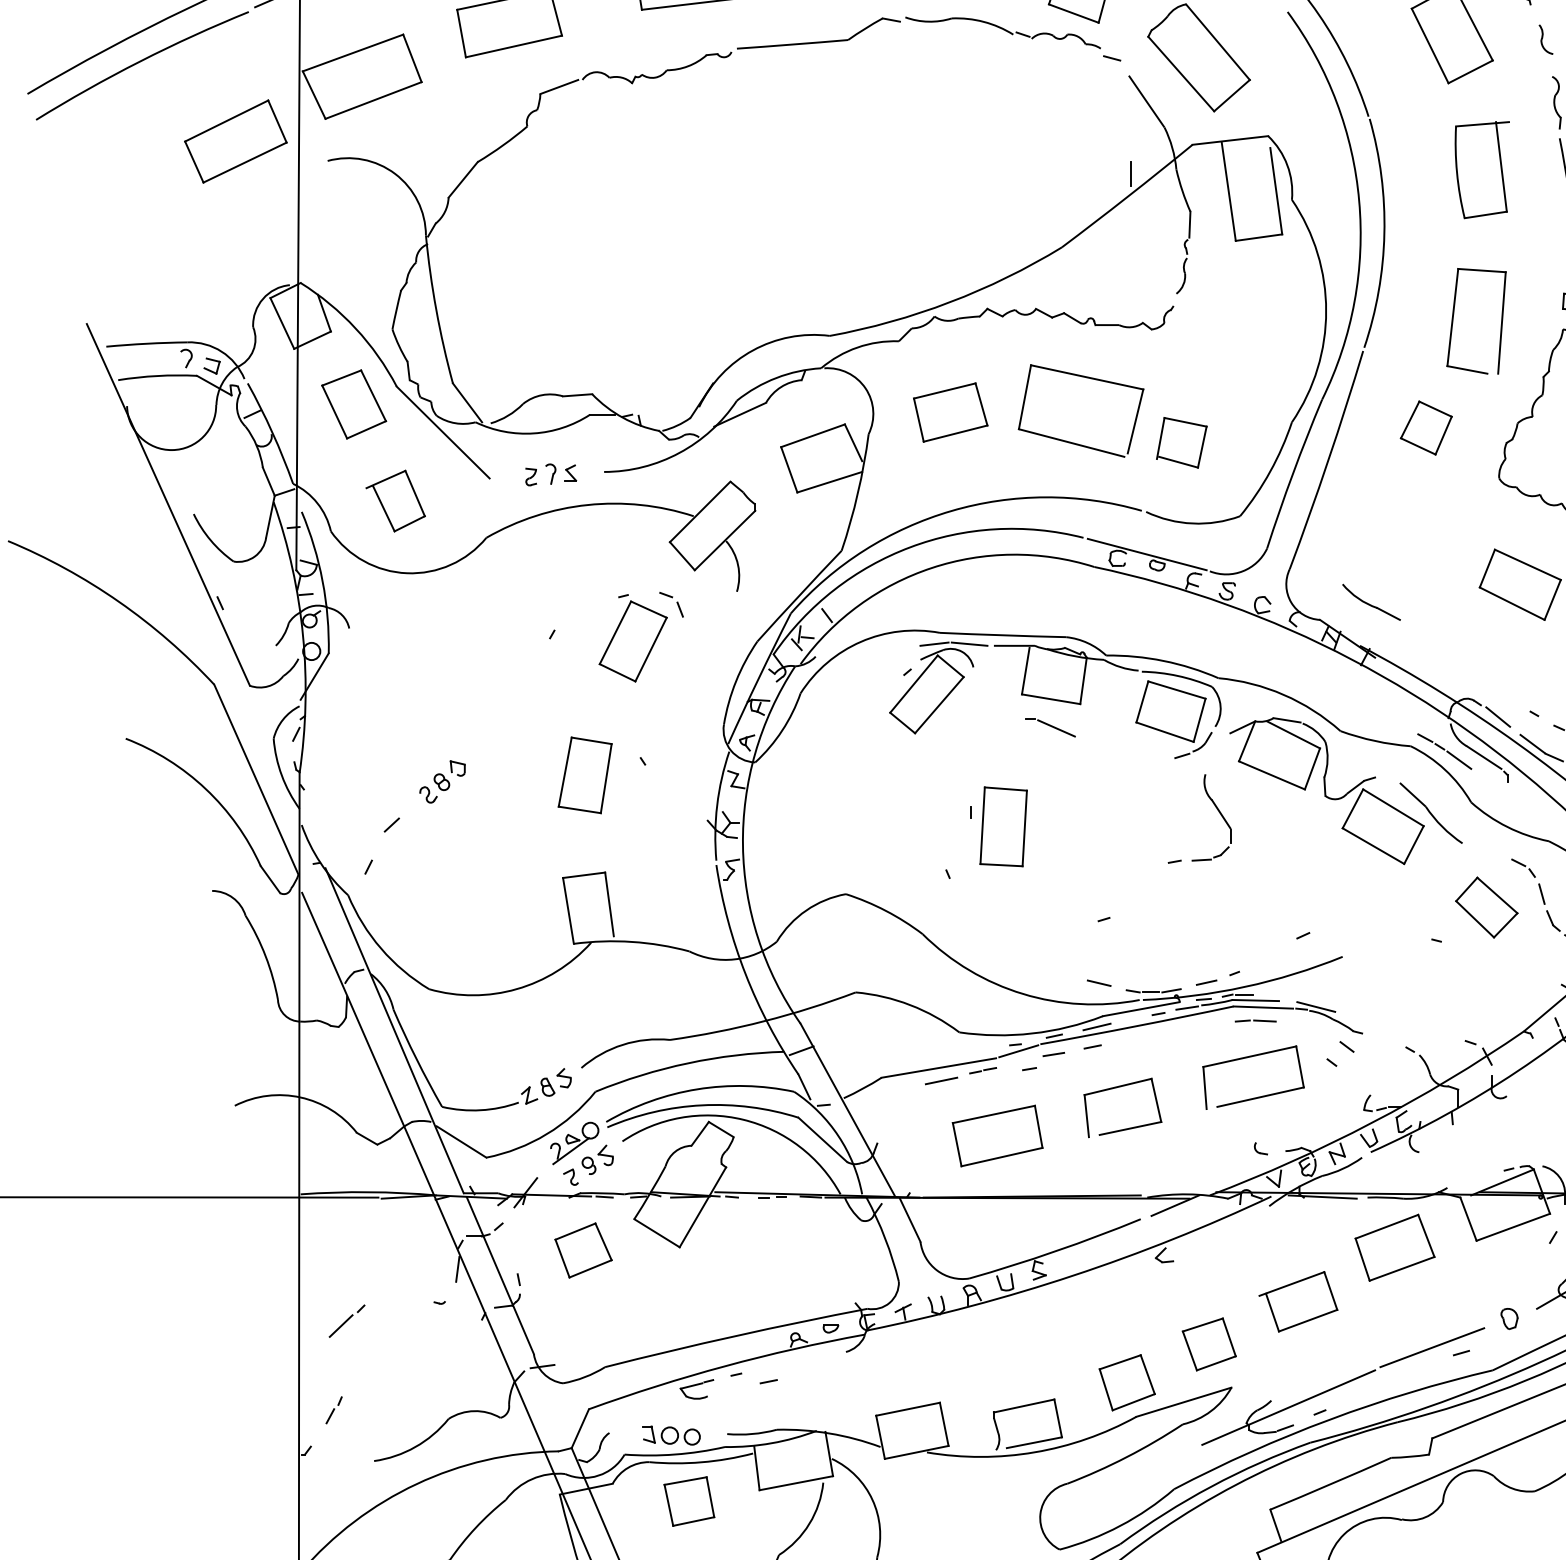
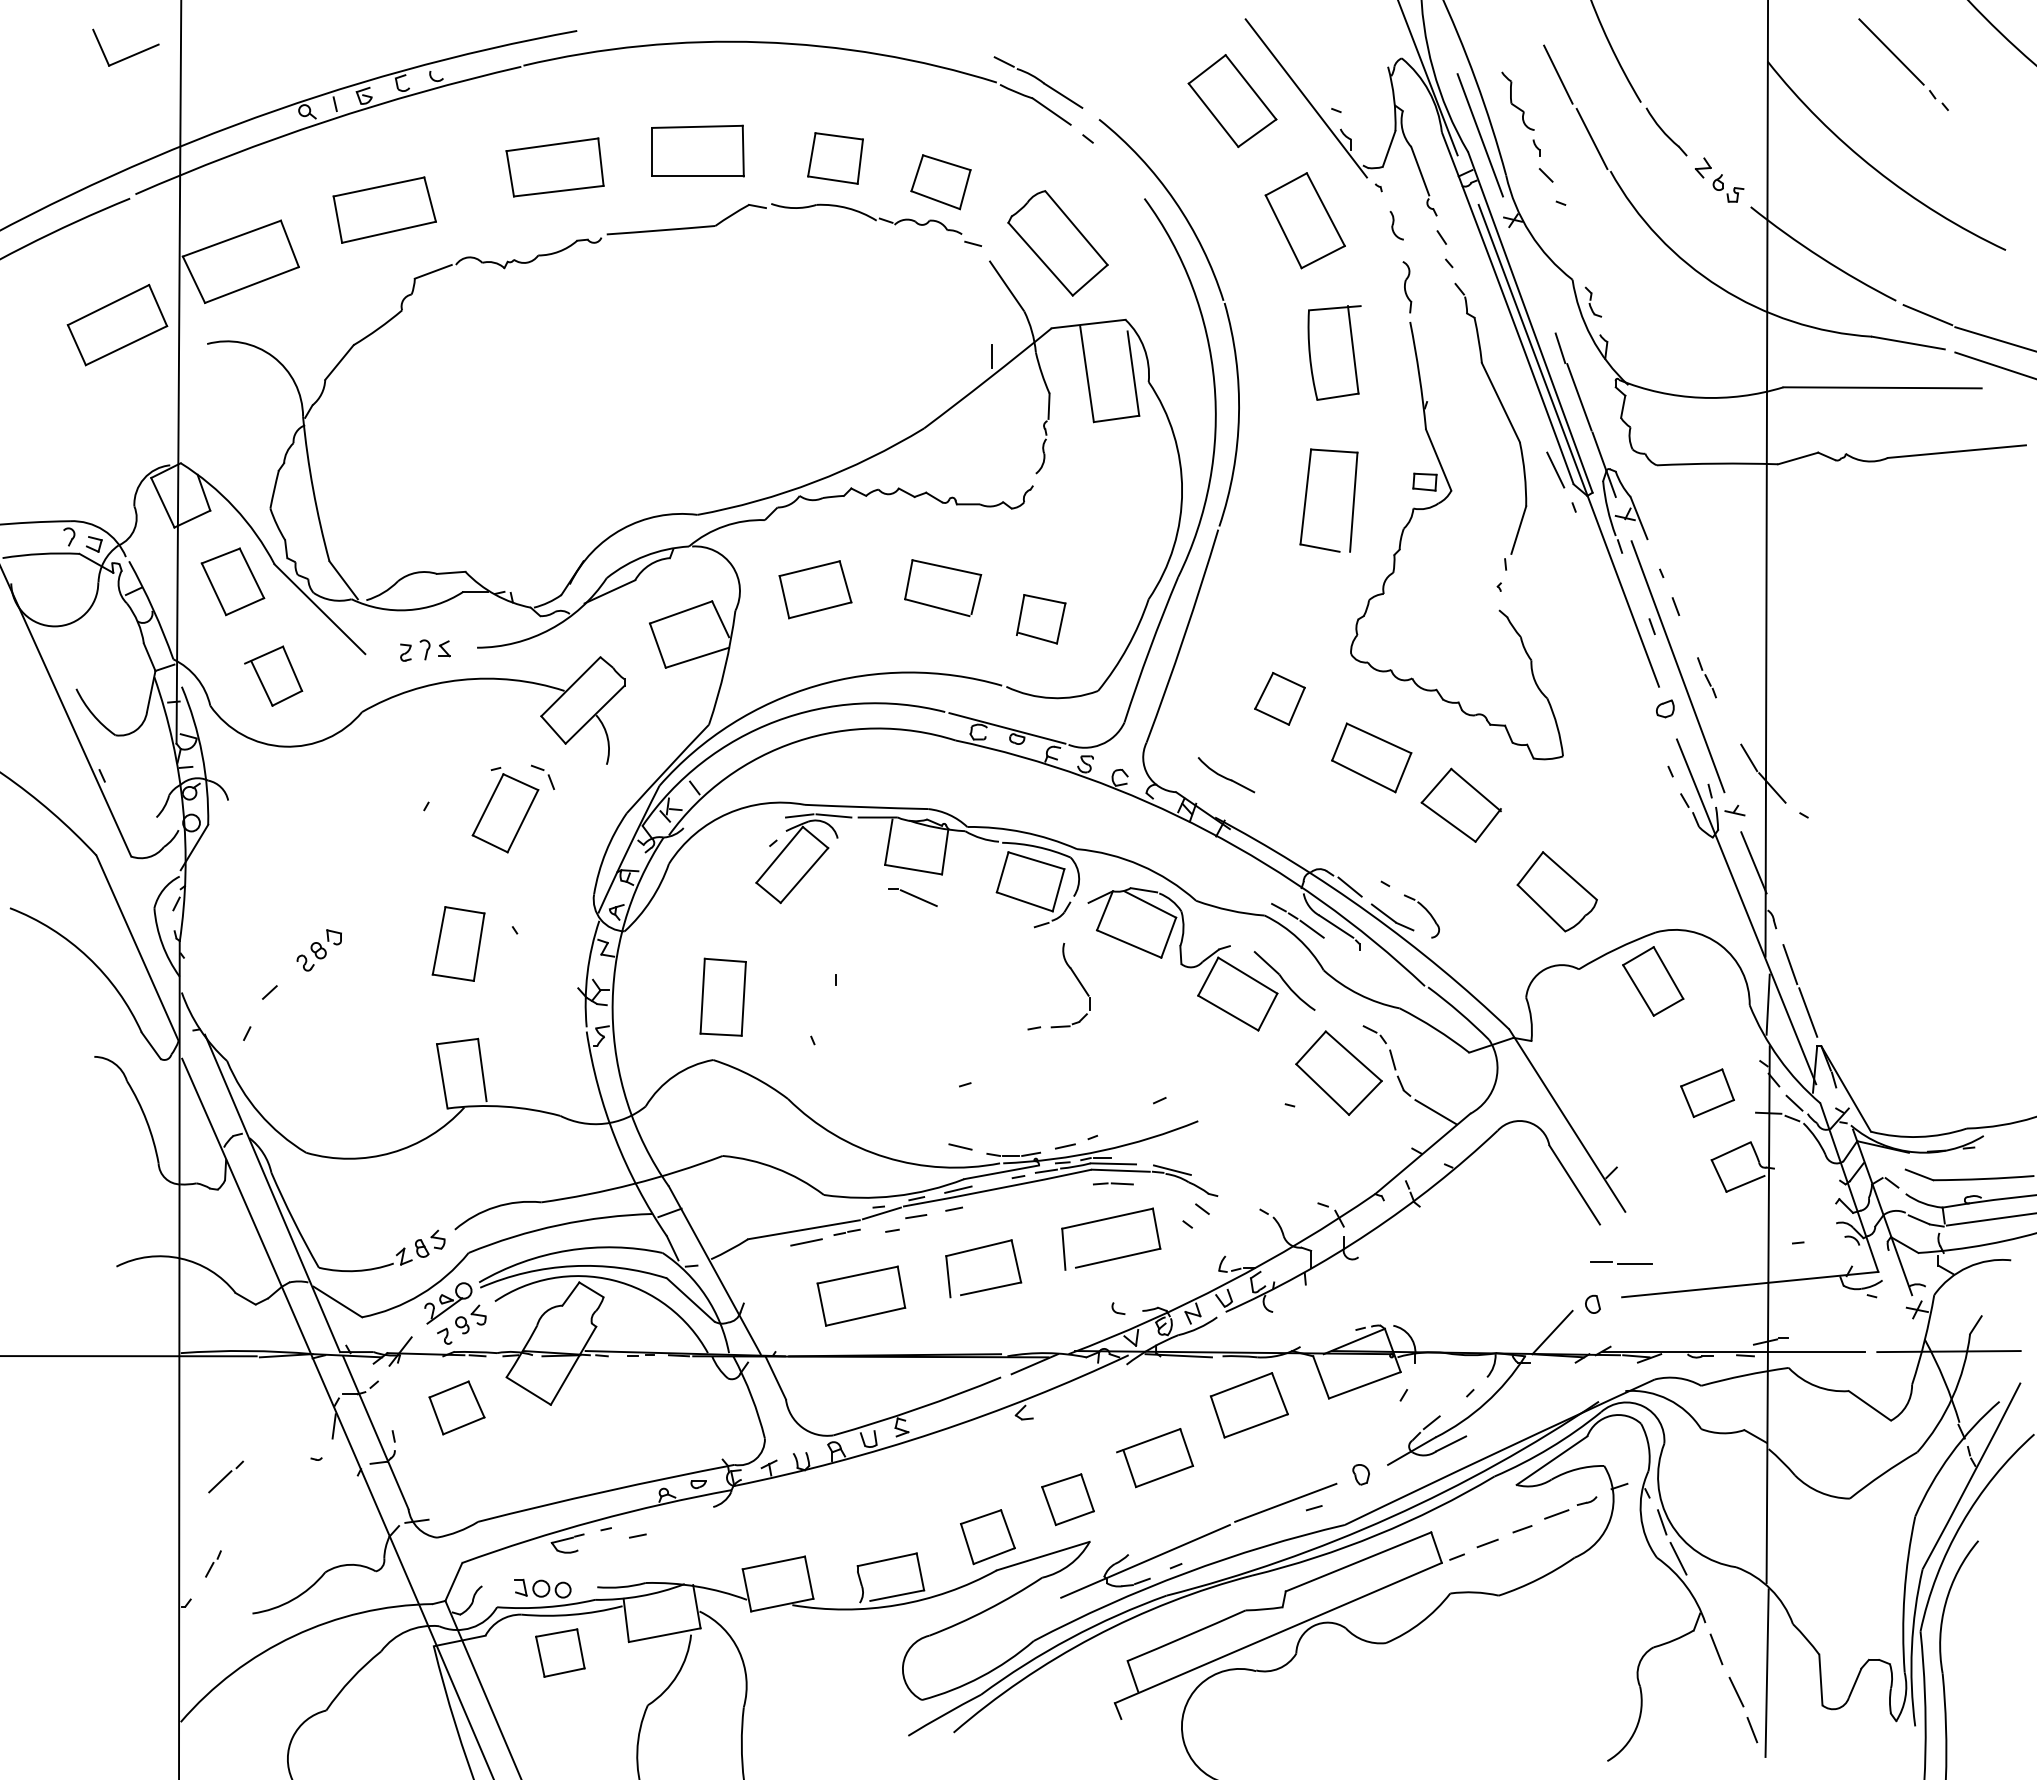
part: (1081, 410) -> (943, 587), size x0.62
part: (1425, 427) -> (1279, 698), moved
part: (1002, 826) -> (722, 996), moved
part: (1486, 906) -> (1338, 1072), size x1.43

